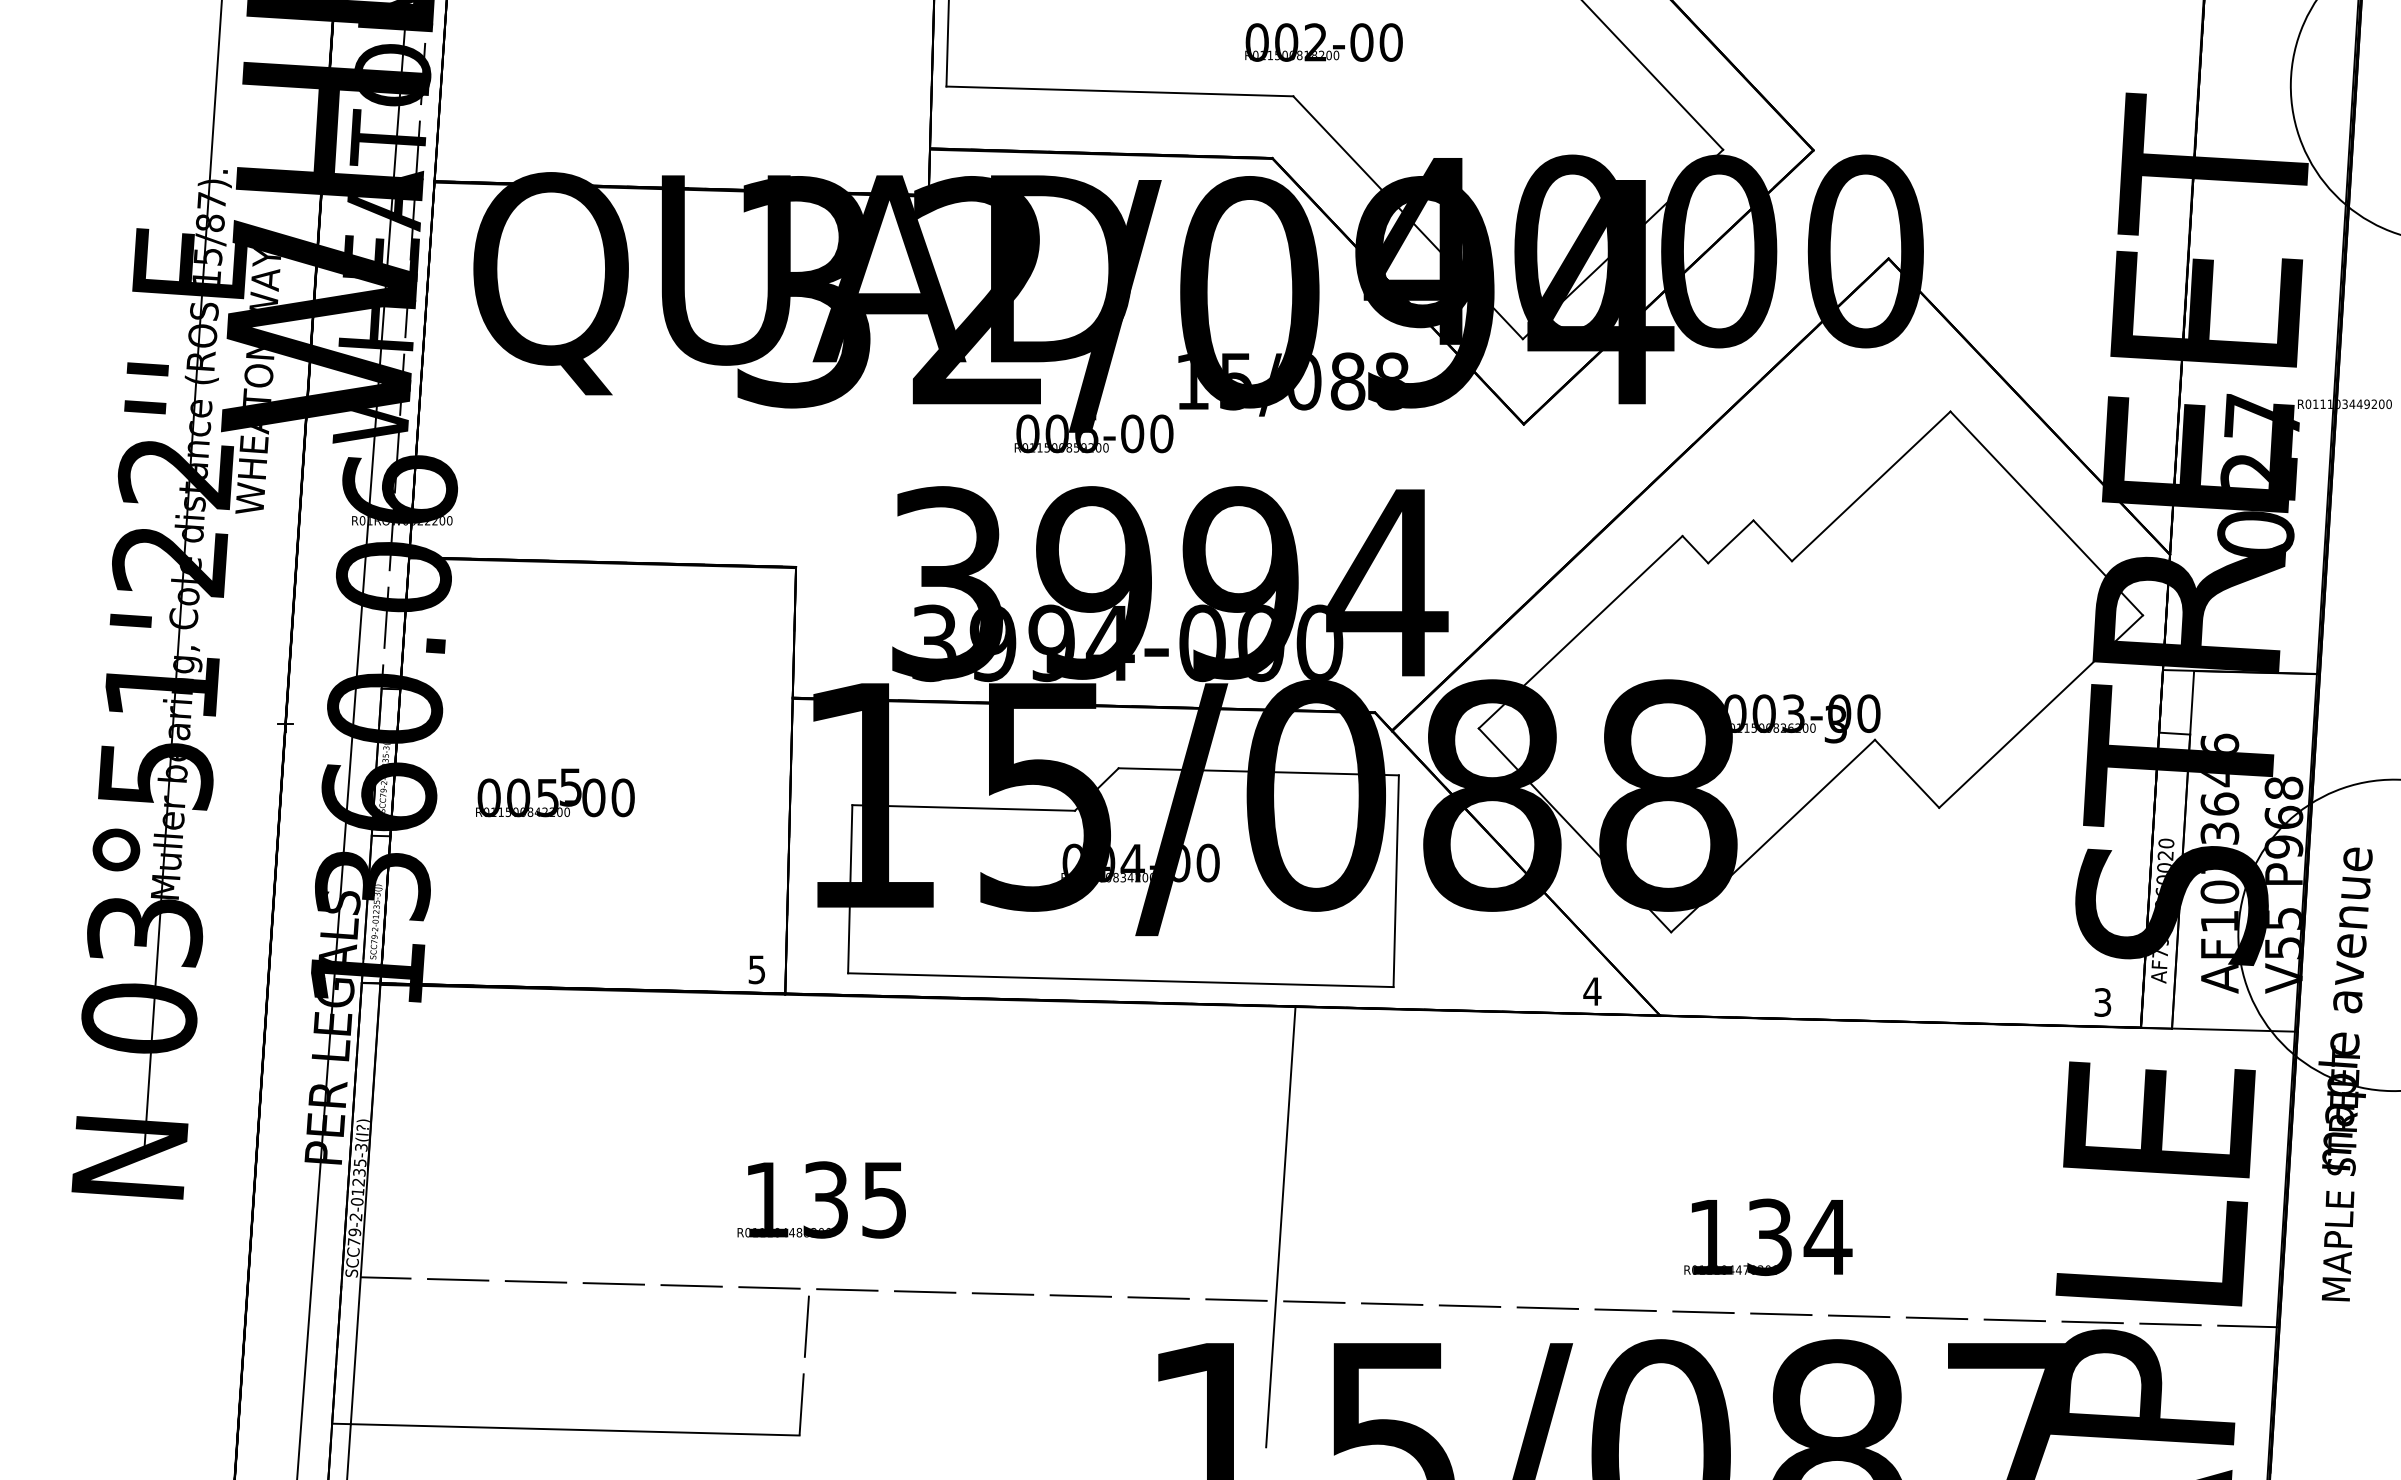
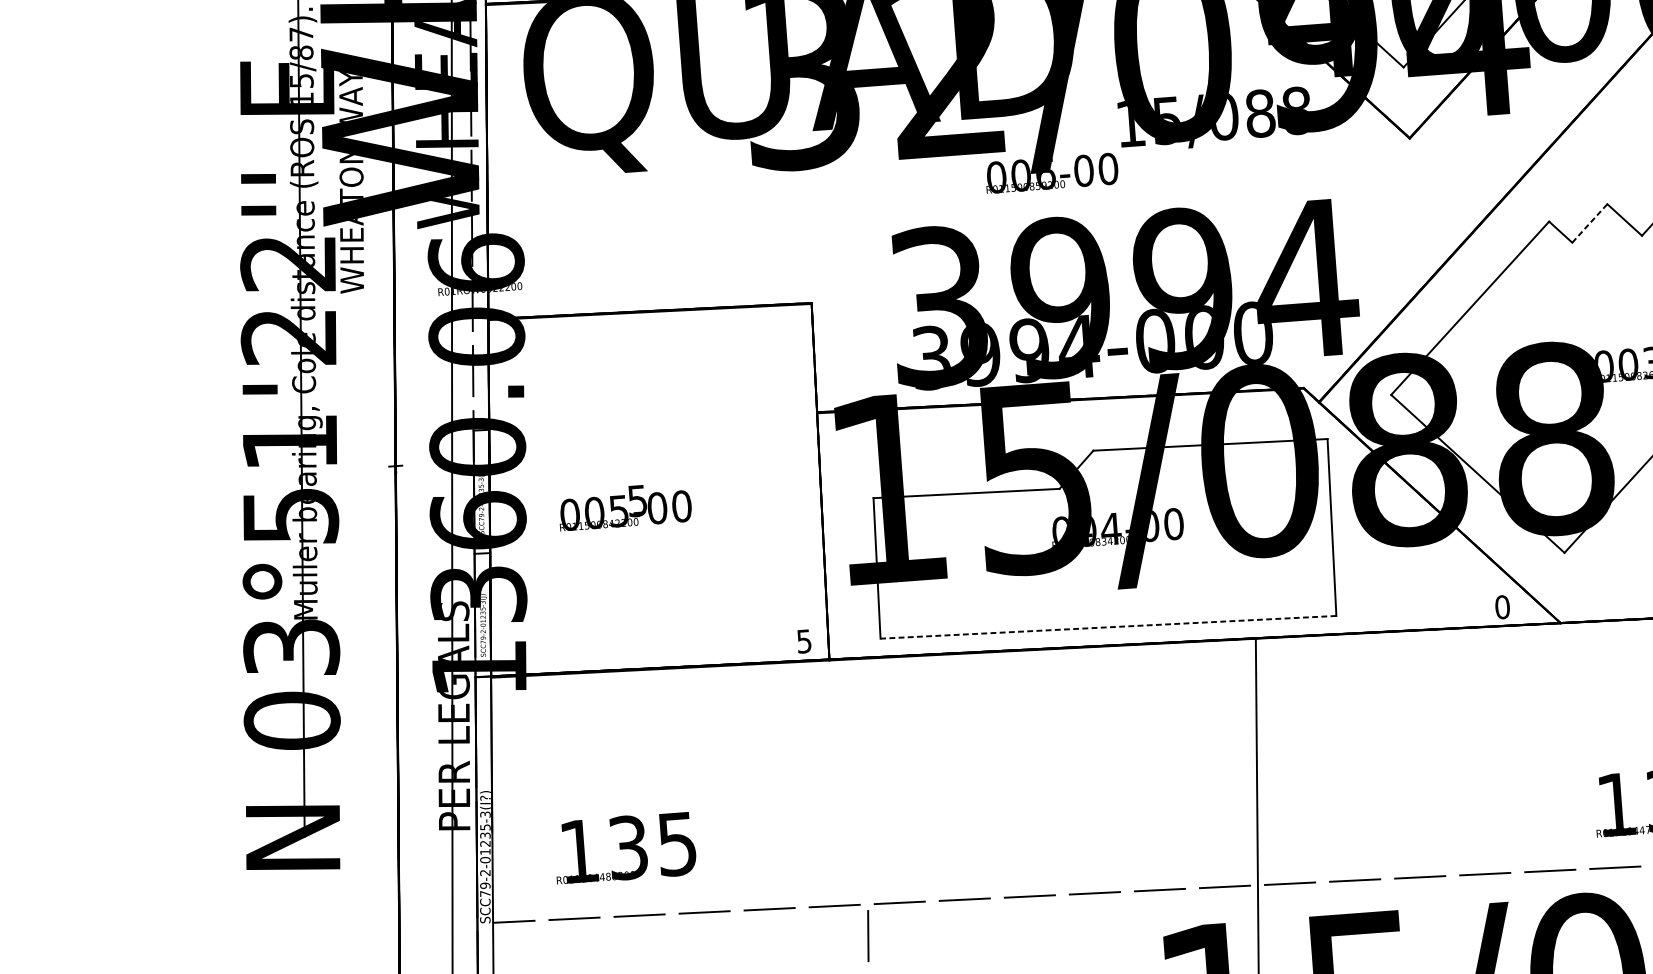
line: (1731, 541) -> (1590, 223), solid -> dashed
line: (1120, 980) -> (1108, 627), solid -> dashed
text: (1592, 991) -> (1502, 607), 4 -> 0
text: (821, 1199) -> (624, 847), moved

